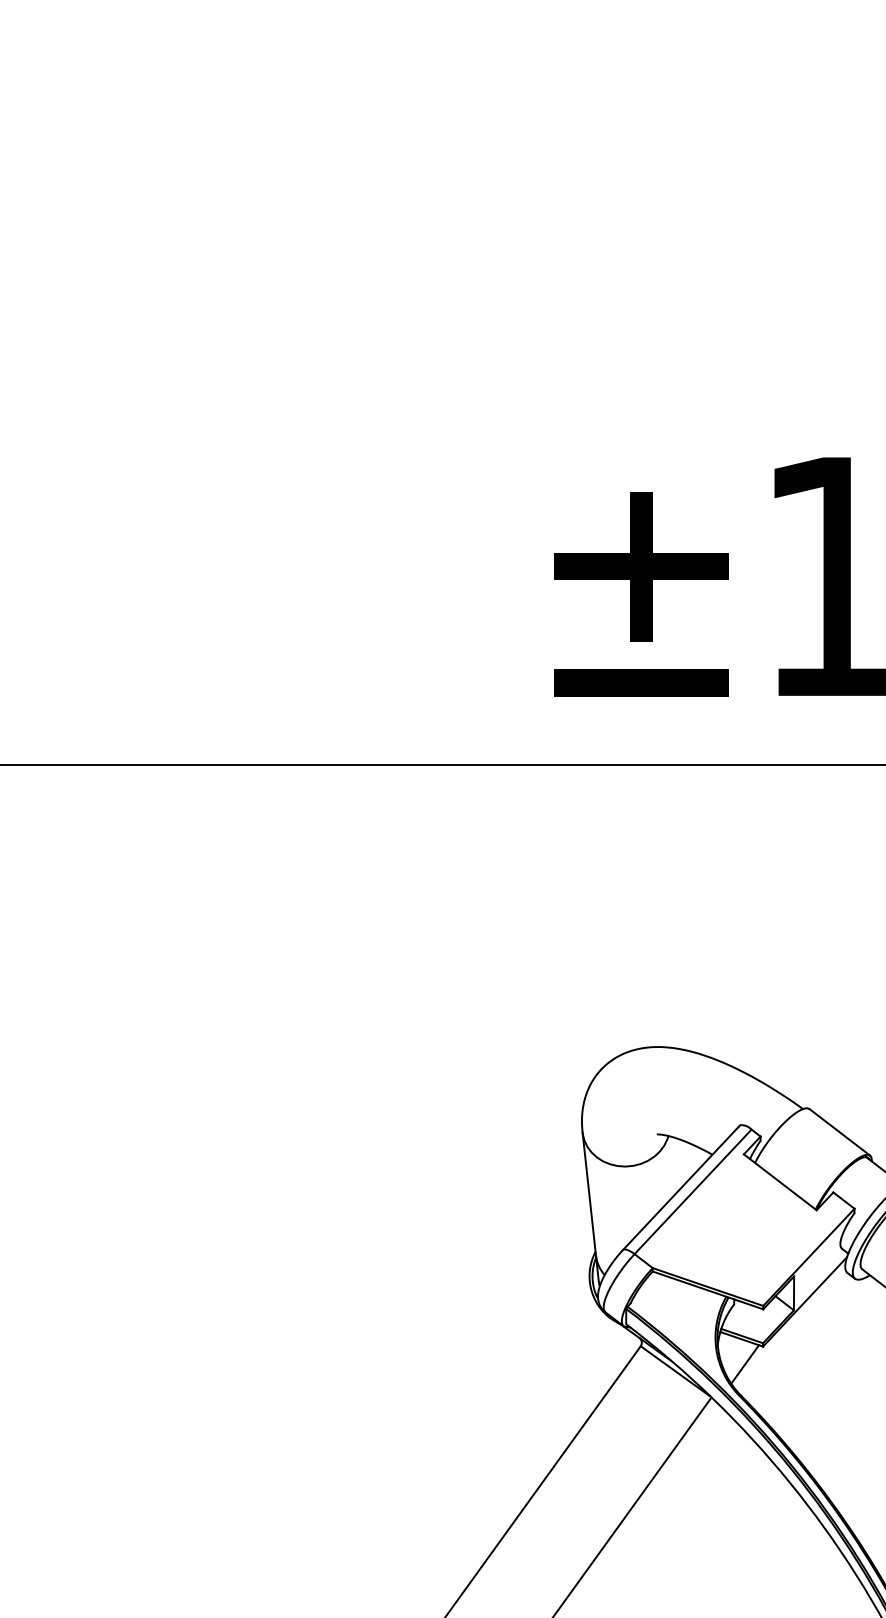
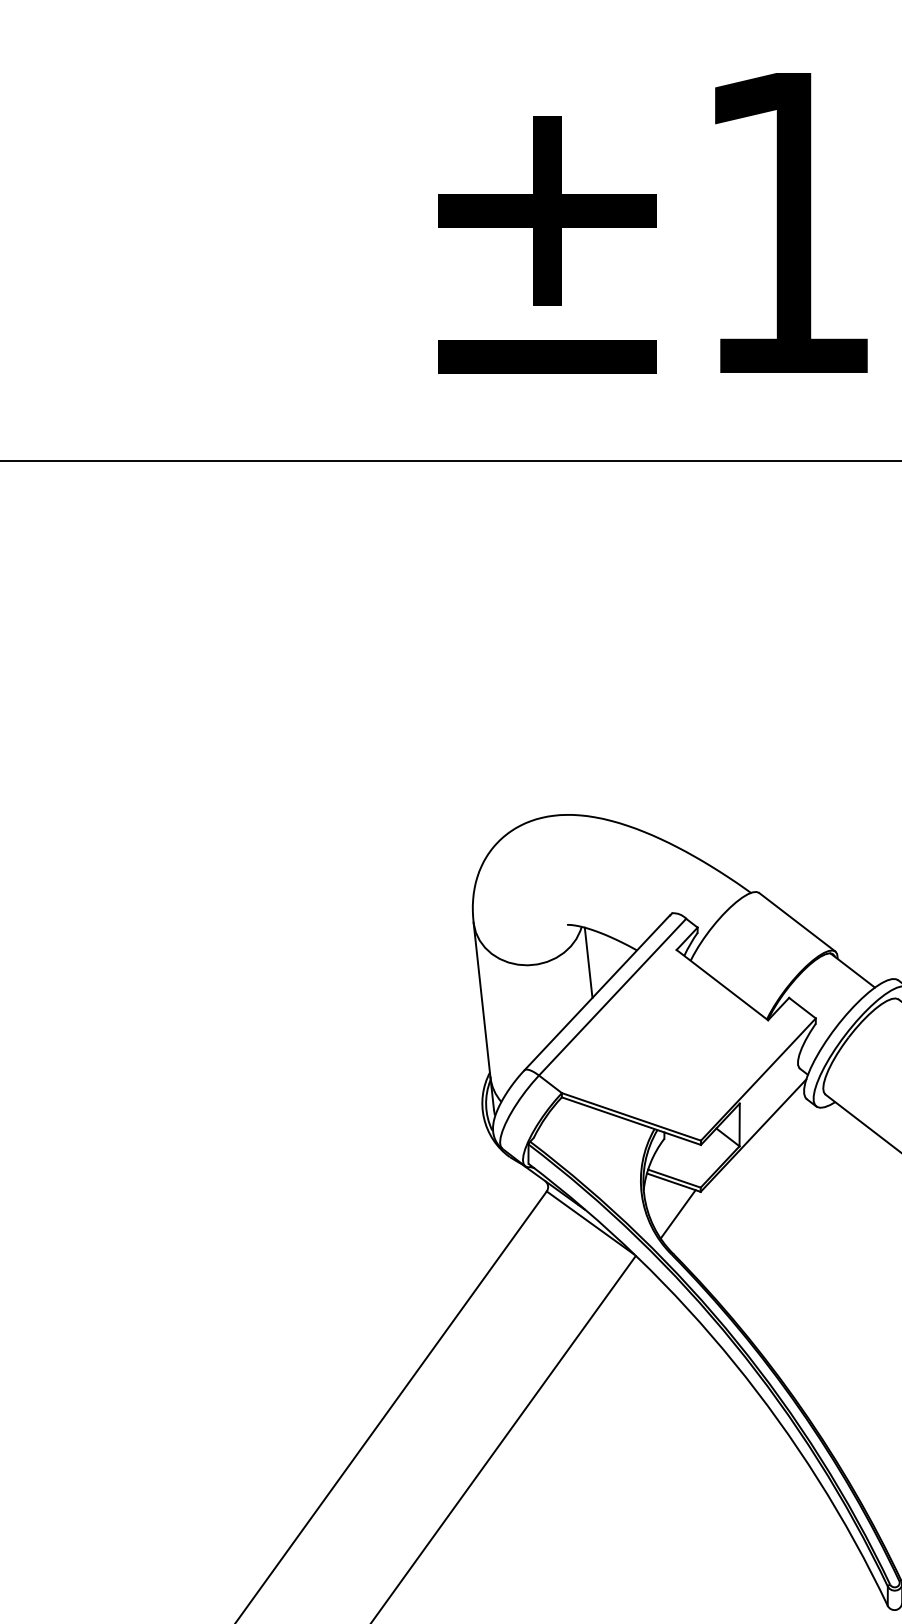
line: (673, 1164) -> (588, 962), added

